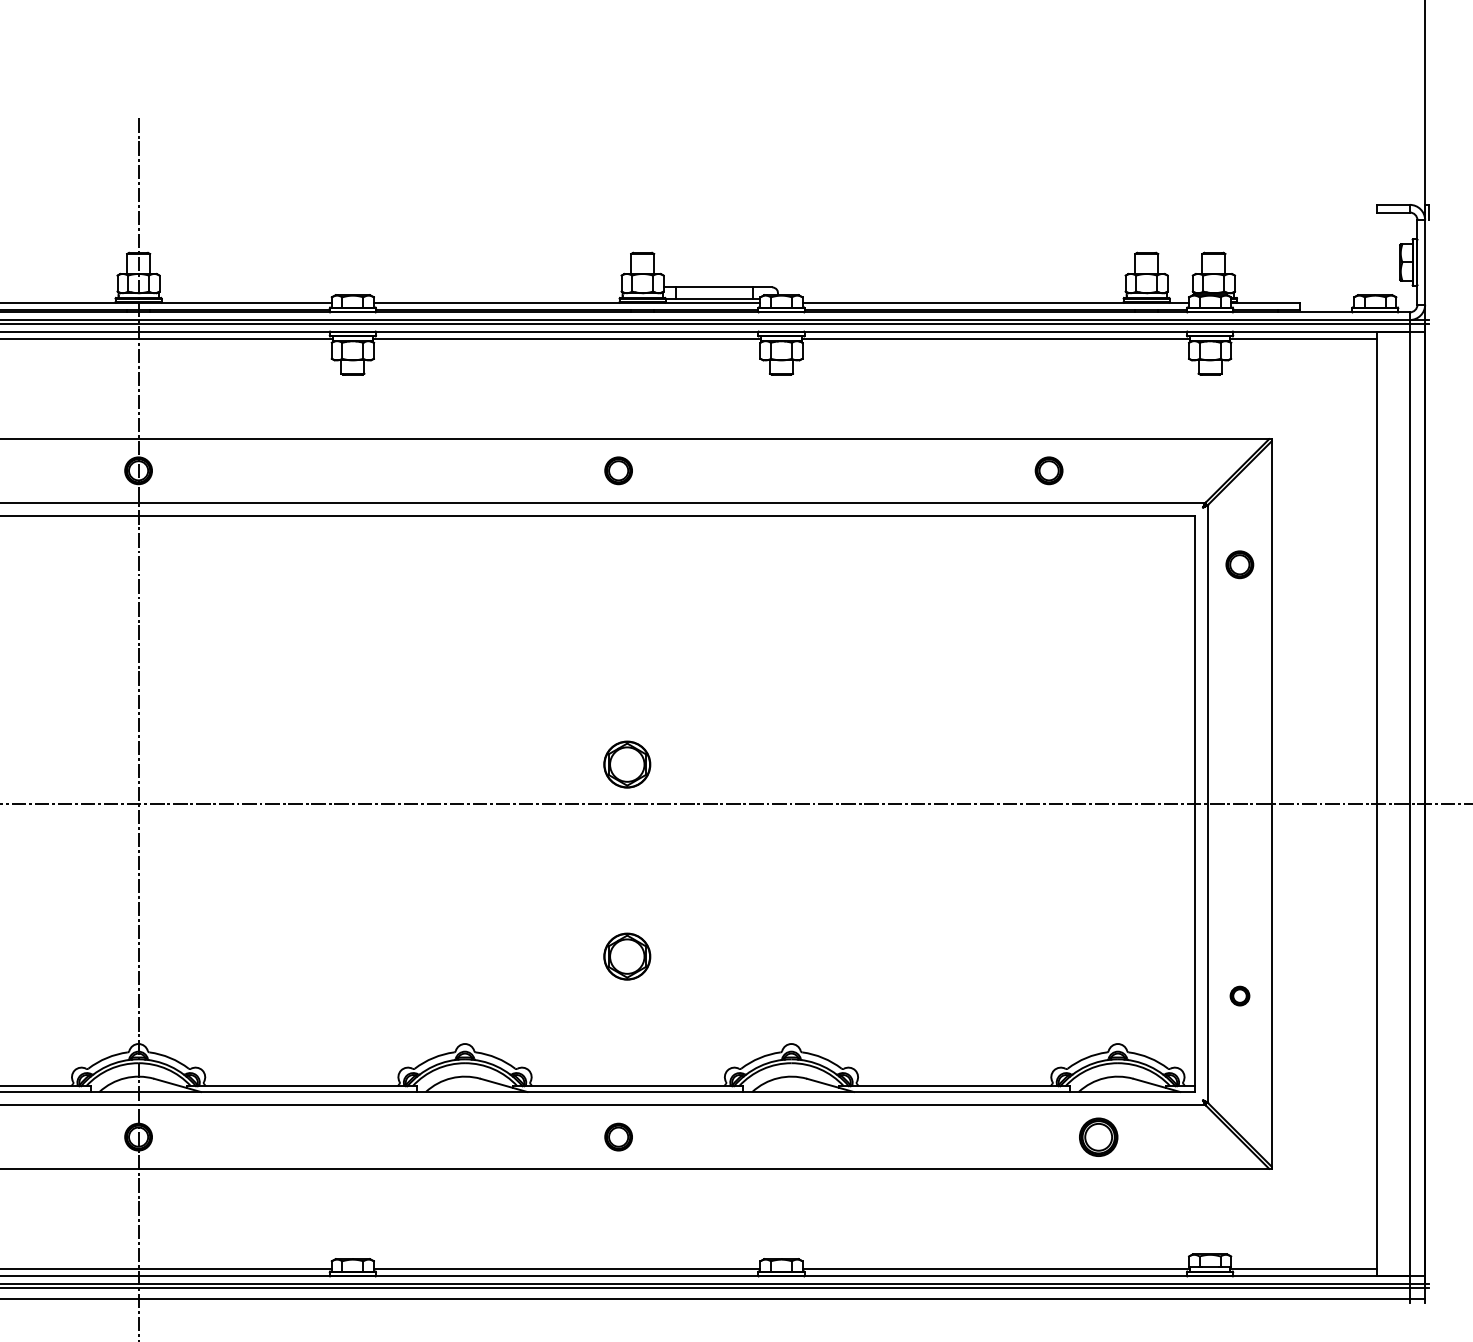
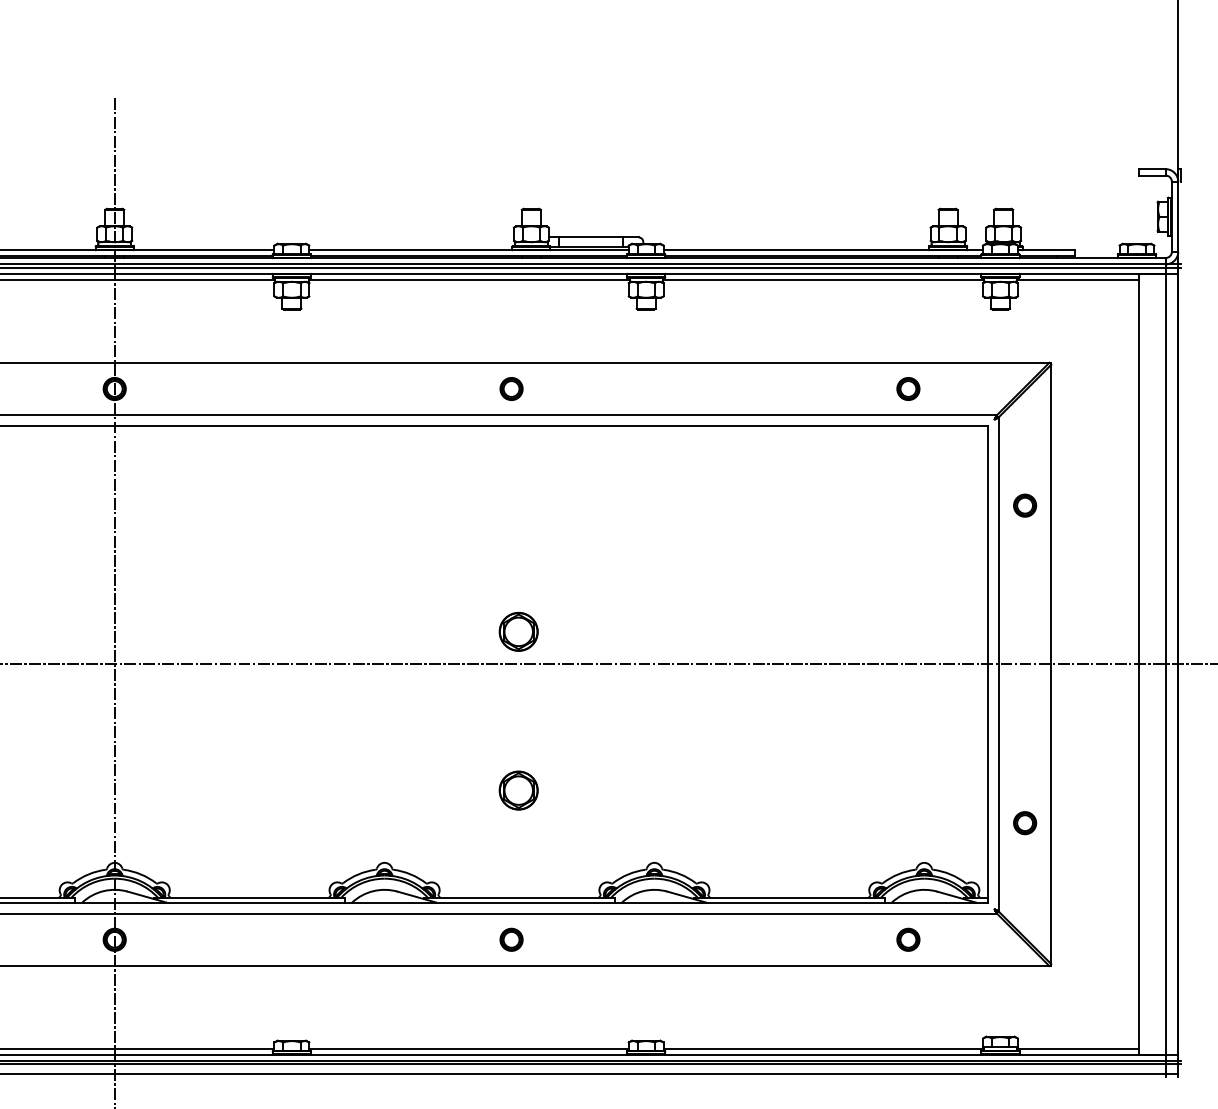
part: (1049, 470) -> (908, 388), moved
part: (1240, 564) -> (1025, 505), moved
part: (1240, 996) -> (1025, 823), size x1.43
part: (1098, 1136) -> (908, 939), size x0.71

